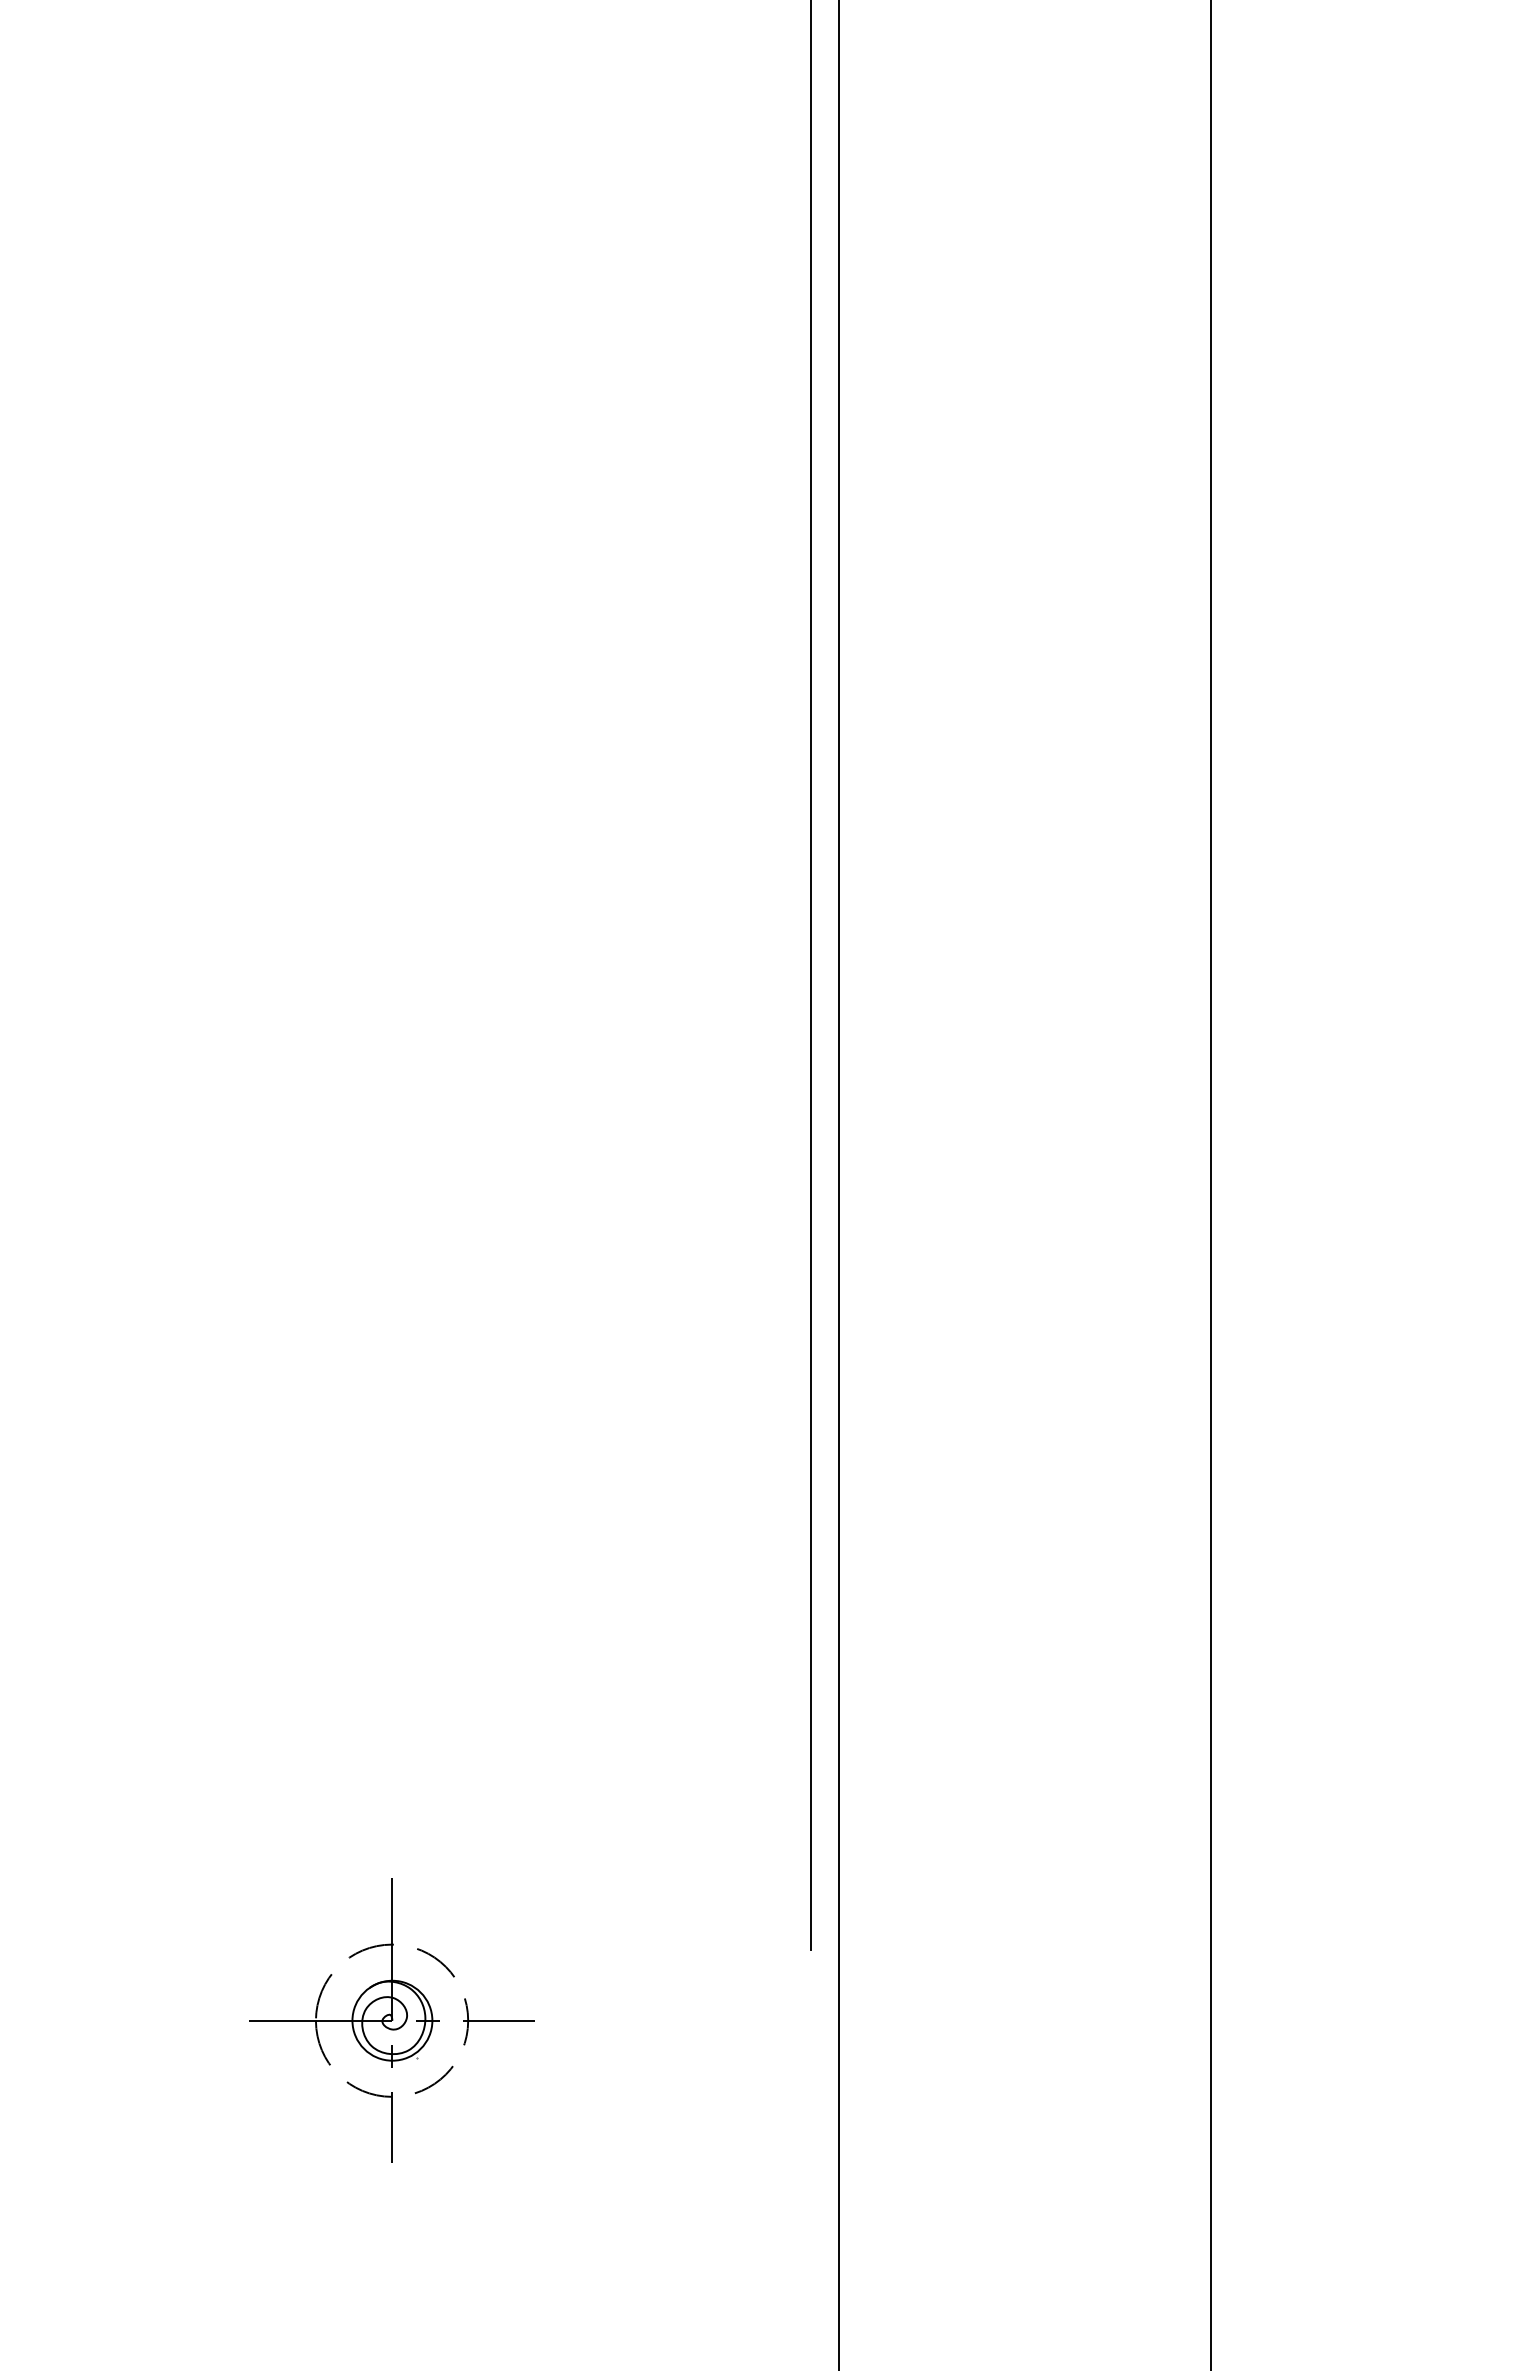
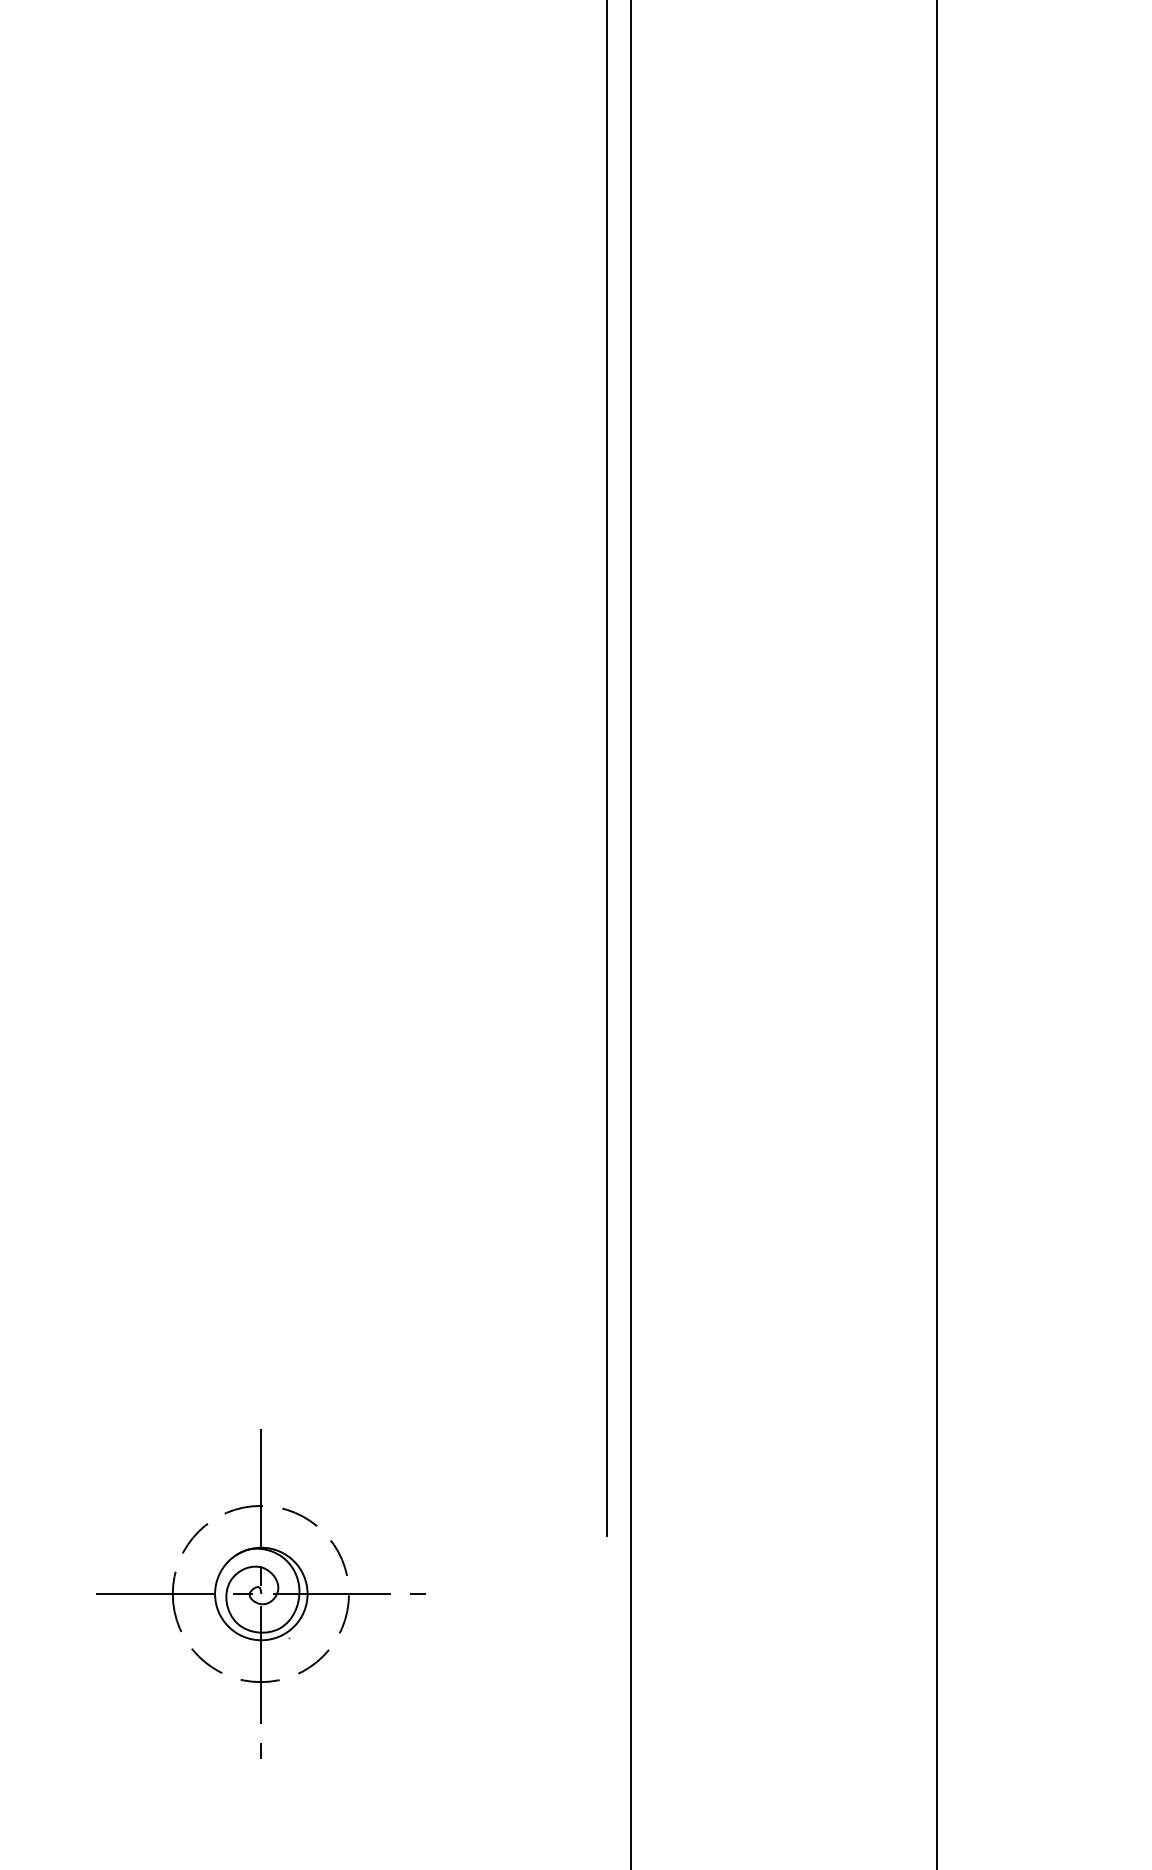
part: (391, 2020) -> (260, 1593), size x1.4

